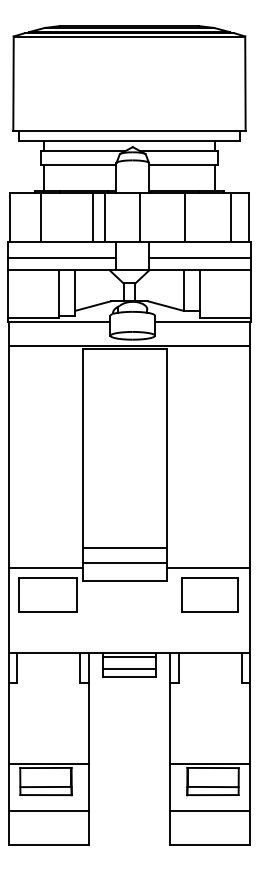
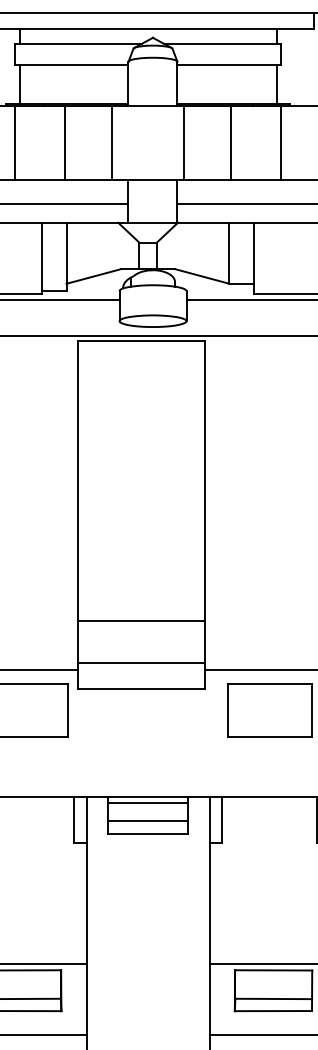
line: (93, 216) -> (65, 142), moved
line: (139, 216) -> (184, 142), moved
line: (231, 216) -> (281, 142), moved
line: (124, 548) -> (140, 621), moved

